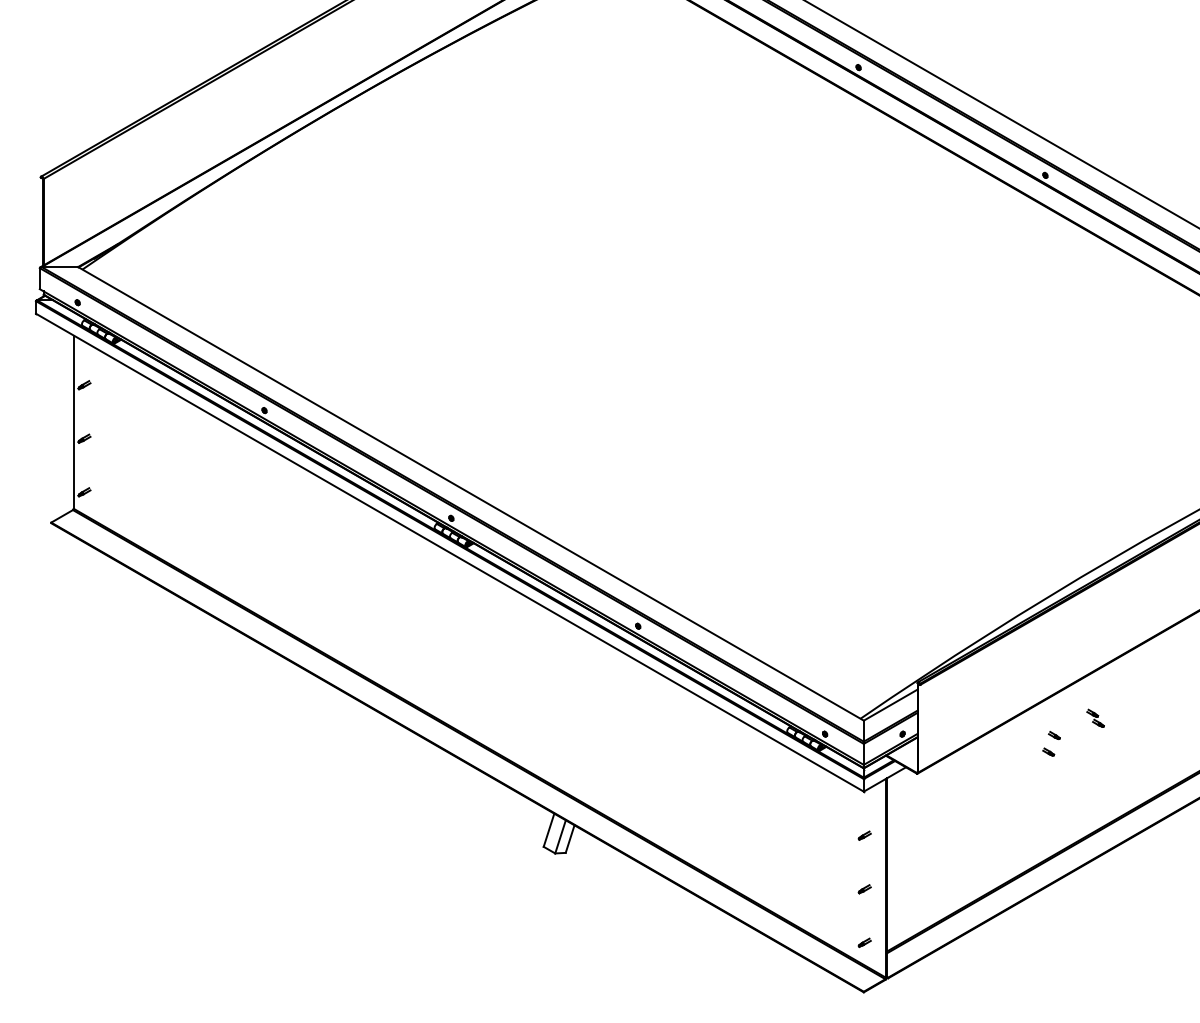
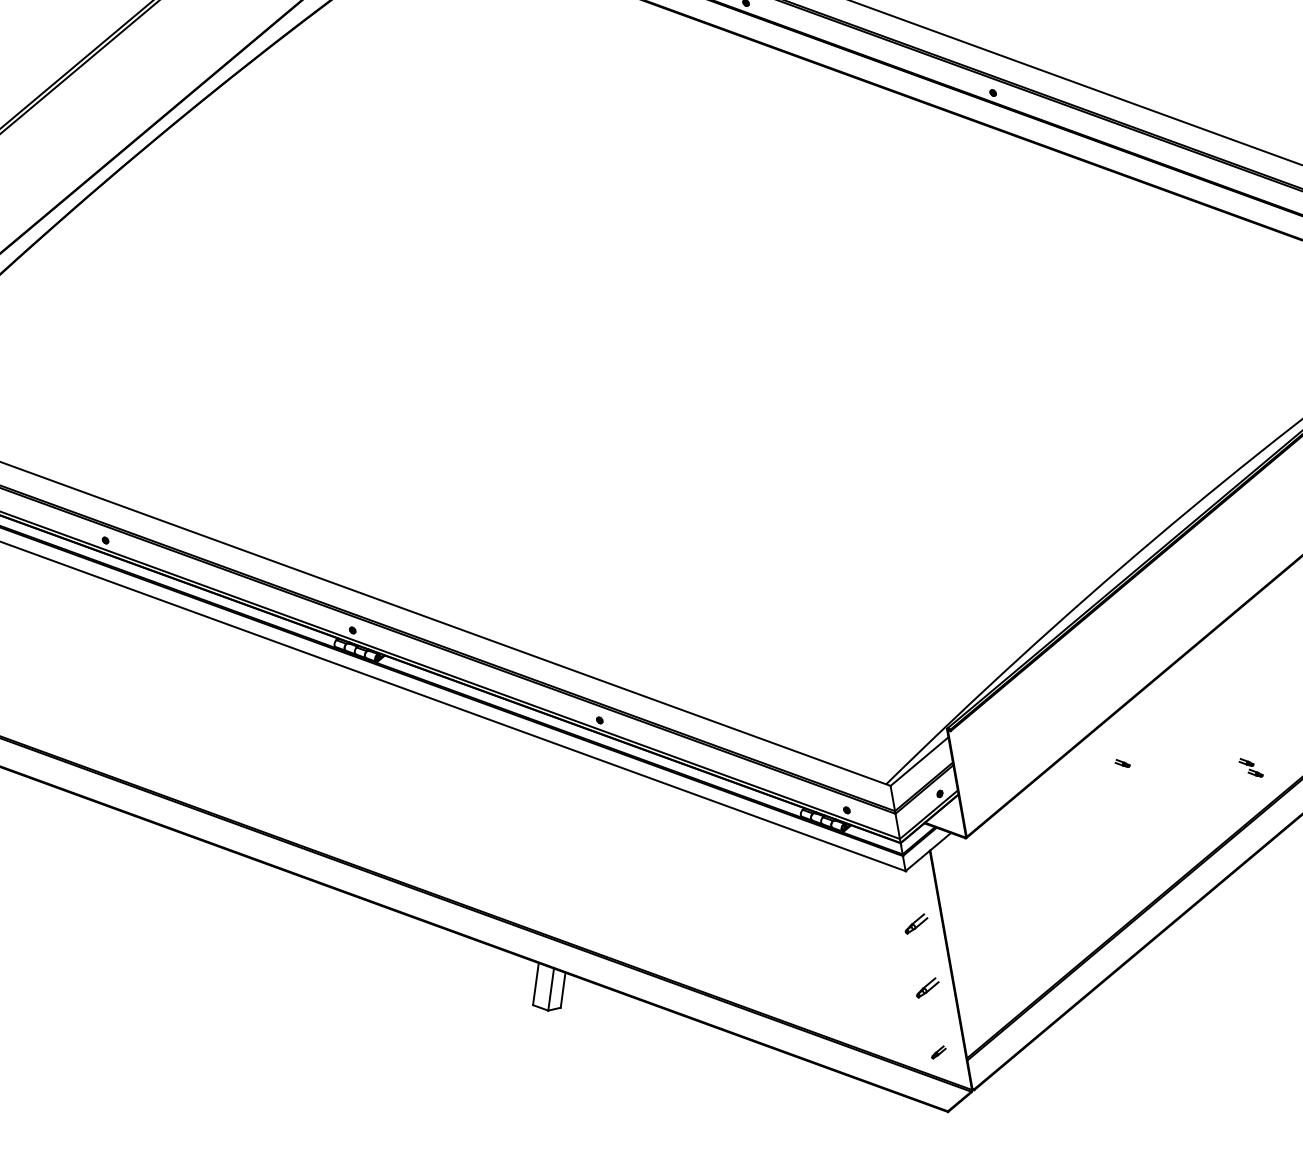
part: (1095, 717) -> (1250, 766), moved
part: (1048, 751) -> (1118, 783), removed
part: (864, 835) -> (915, 923), size x1.6
part: (864, 889) -> (927, 988), size x1.6

